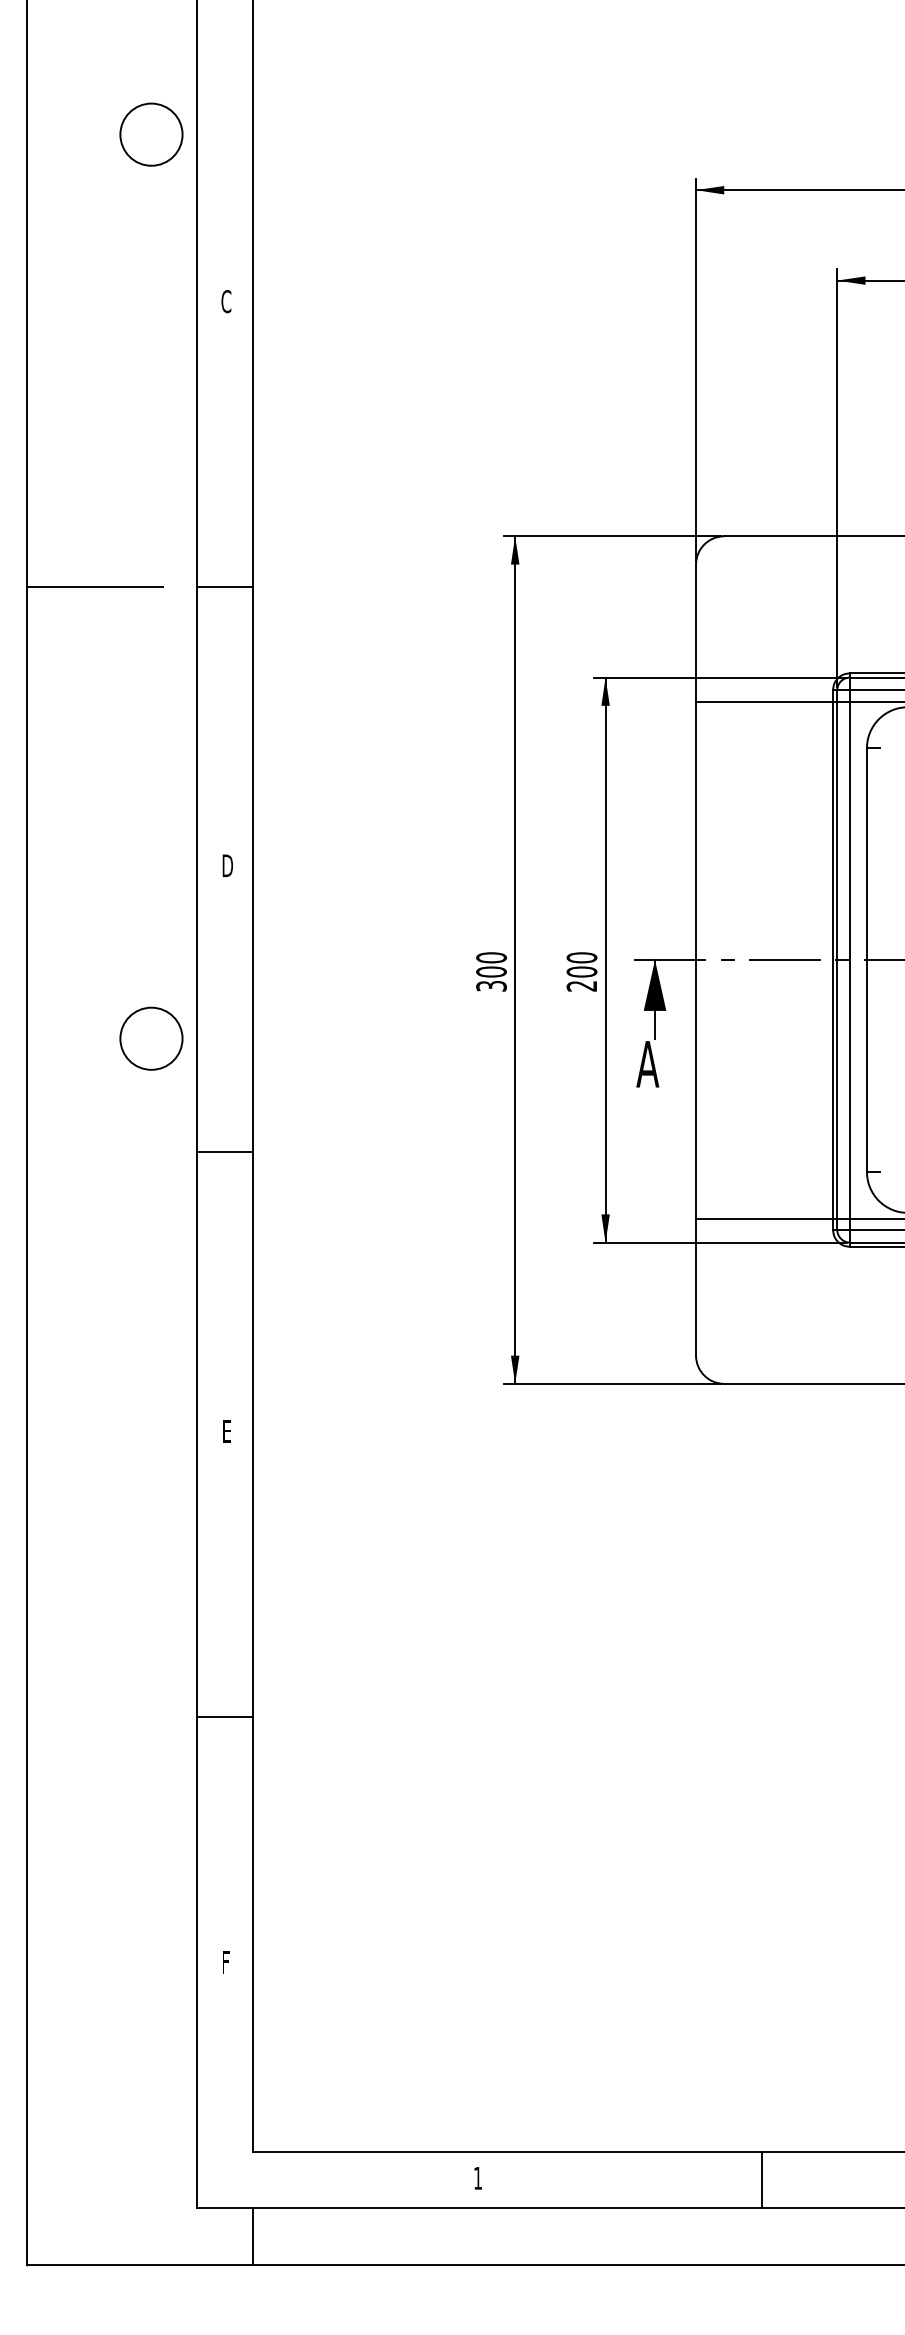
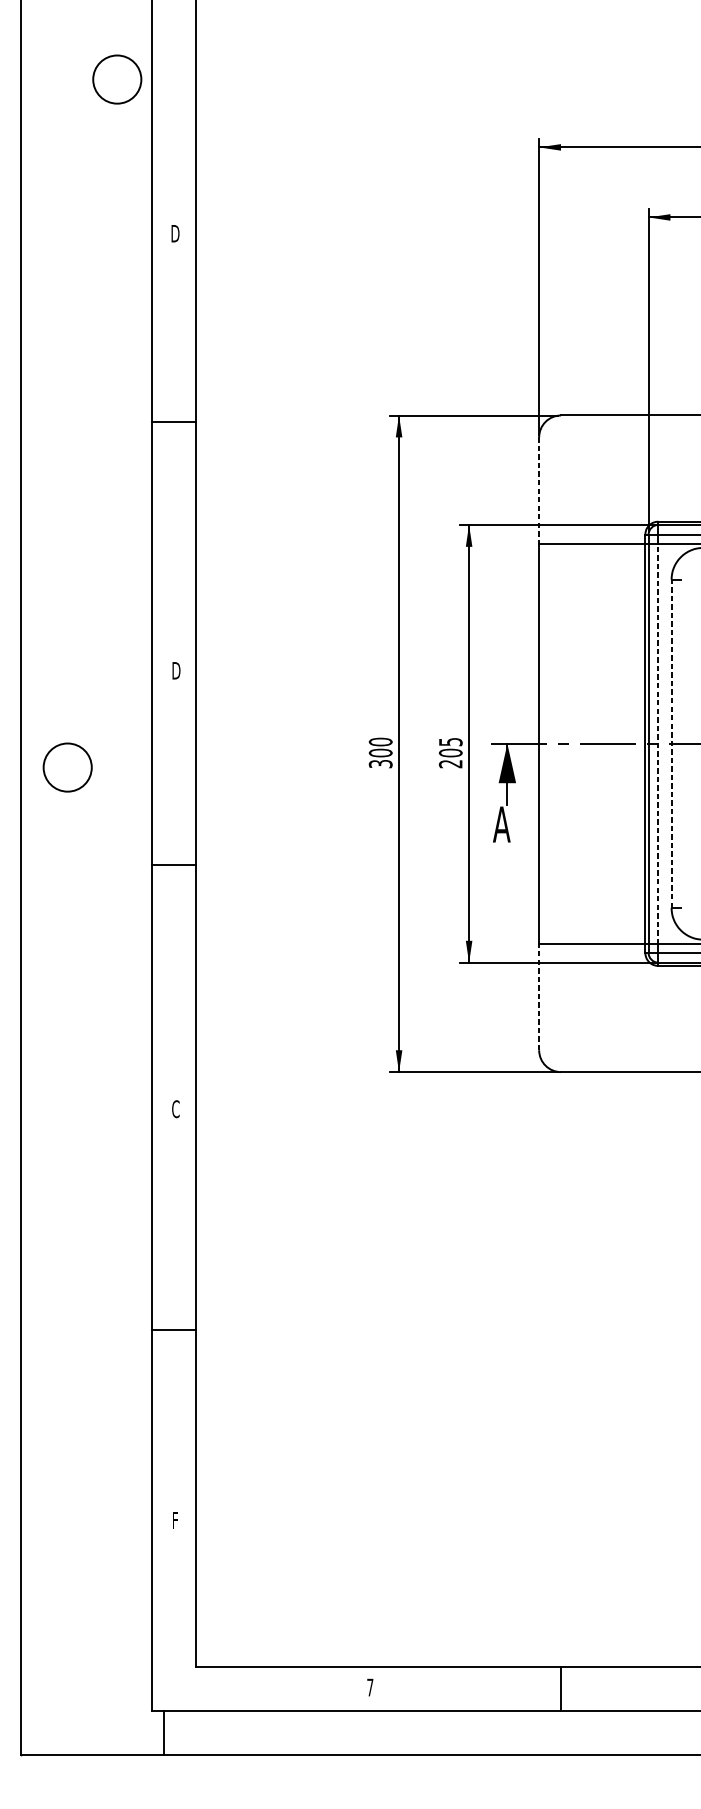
circle: (151, 134) -> (117, 79), moved
text: (226, 301) -> (175, 233), C -> D
line: (94, 586) -> (73, 454), removed
line: (224, 586) -> (173, 421), moved
line: (696, 633) -> (539, 490), solid -> dashed
text: (581, 957) -> (450, 741), 200 -> 205
line: (850, 960) -> (658, 744), solid -> dashed
line: (866, 960) -> (671, 744), solid -> dashed
circle: (151, 1038) -> (67, 767), moved
line: (224, 1151) -> (173, 864), moved
line: (696, 1287) -> (539, 997), solid -> dashed
text: (226, 1431) -> (175, 1109), E -> C
text: (477, 2178) -> (369, 1687), 1 -> 7
line: (761, 2179) -> (560, 1688), moved
line: (253, 2236) -> (164, 1732), moved

